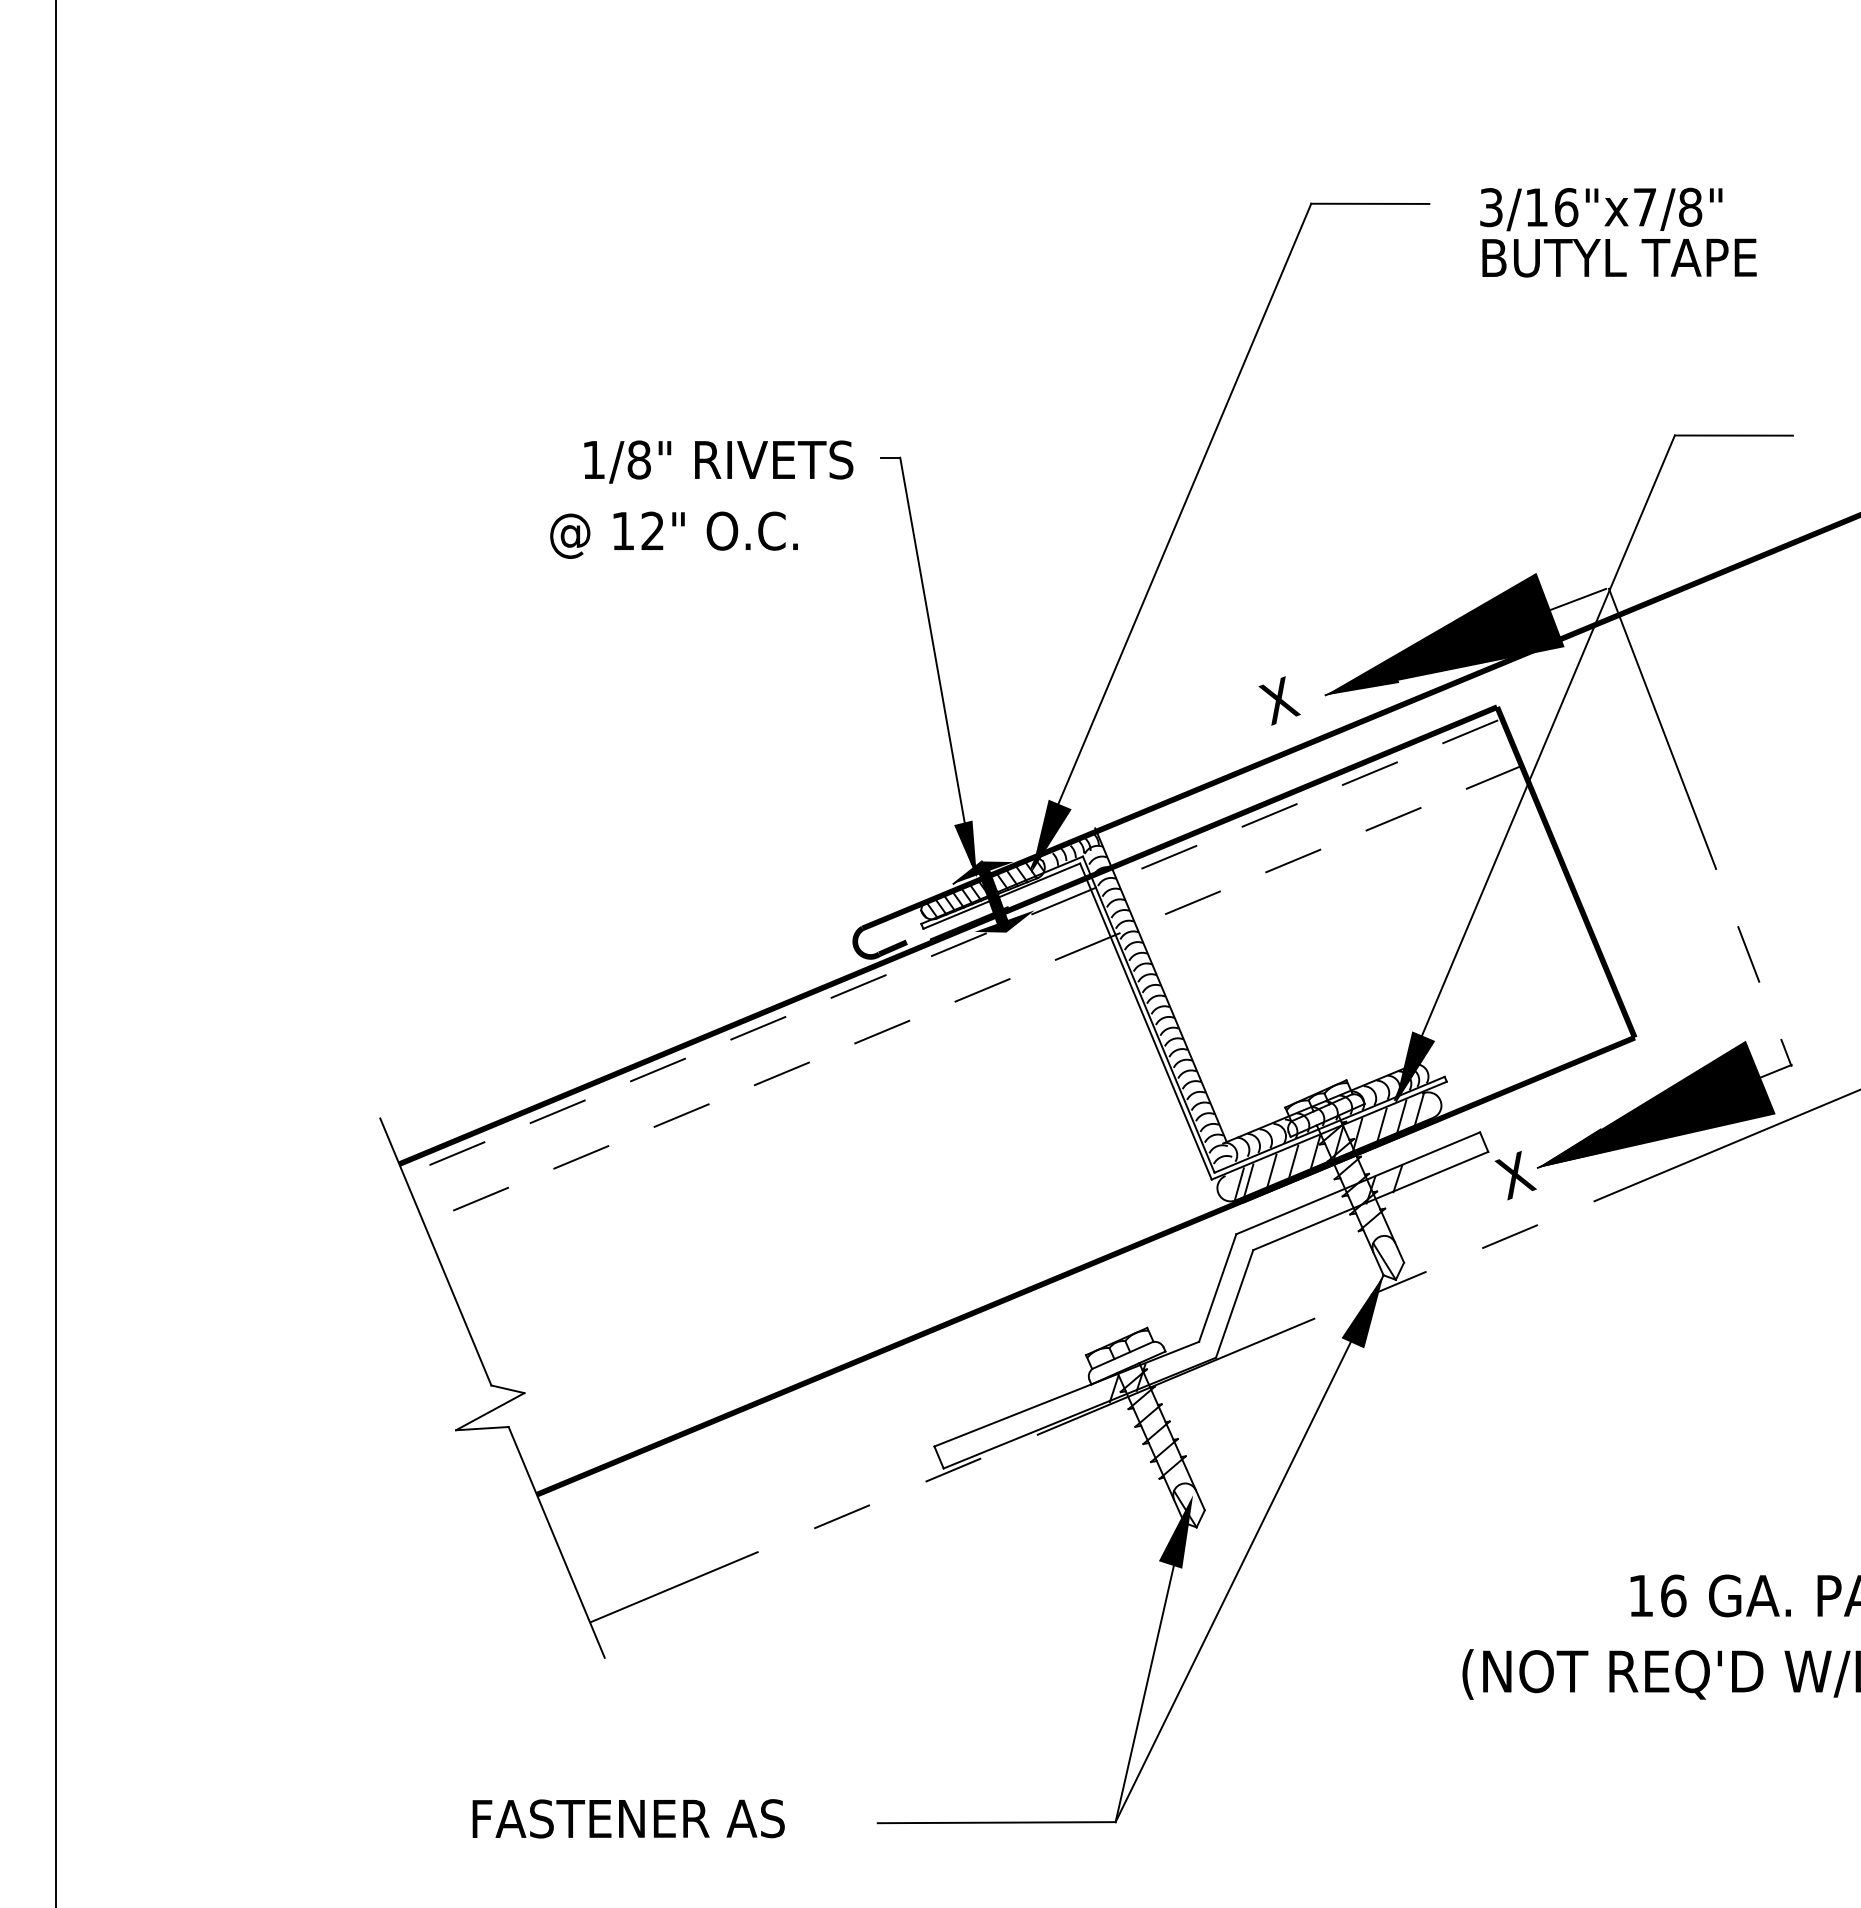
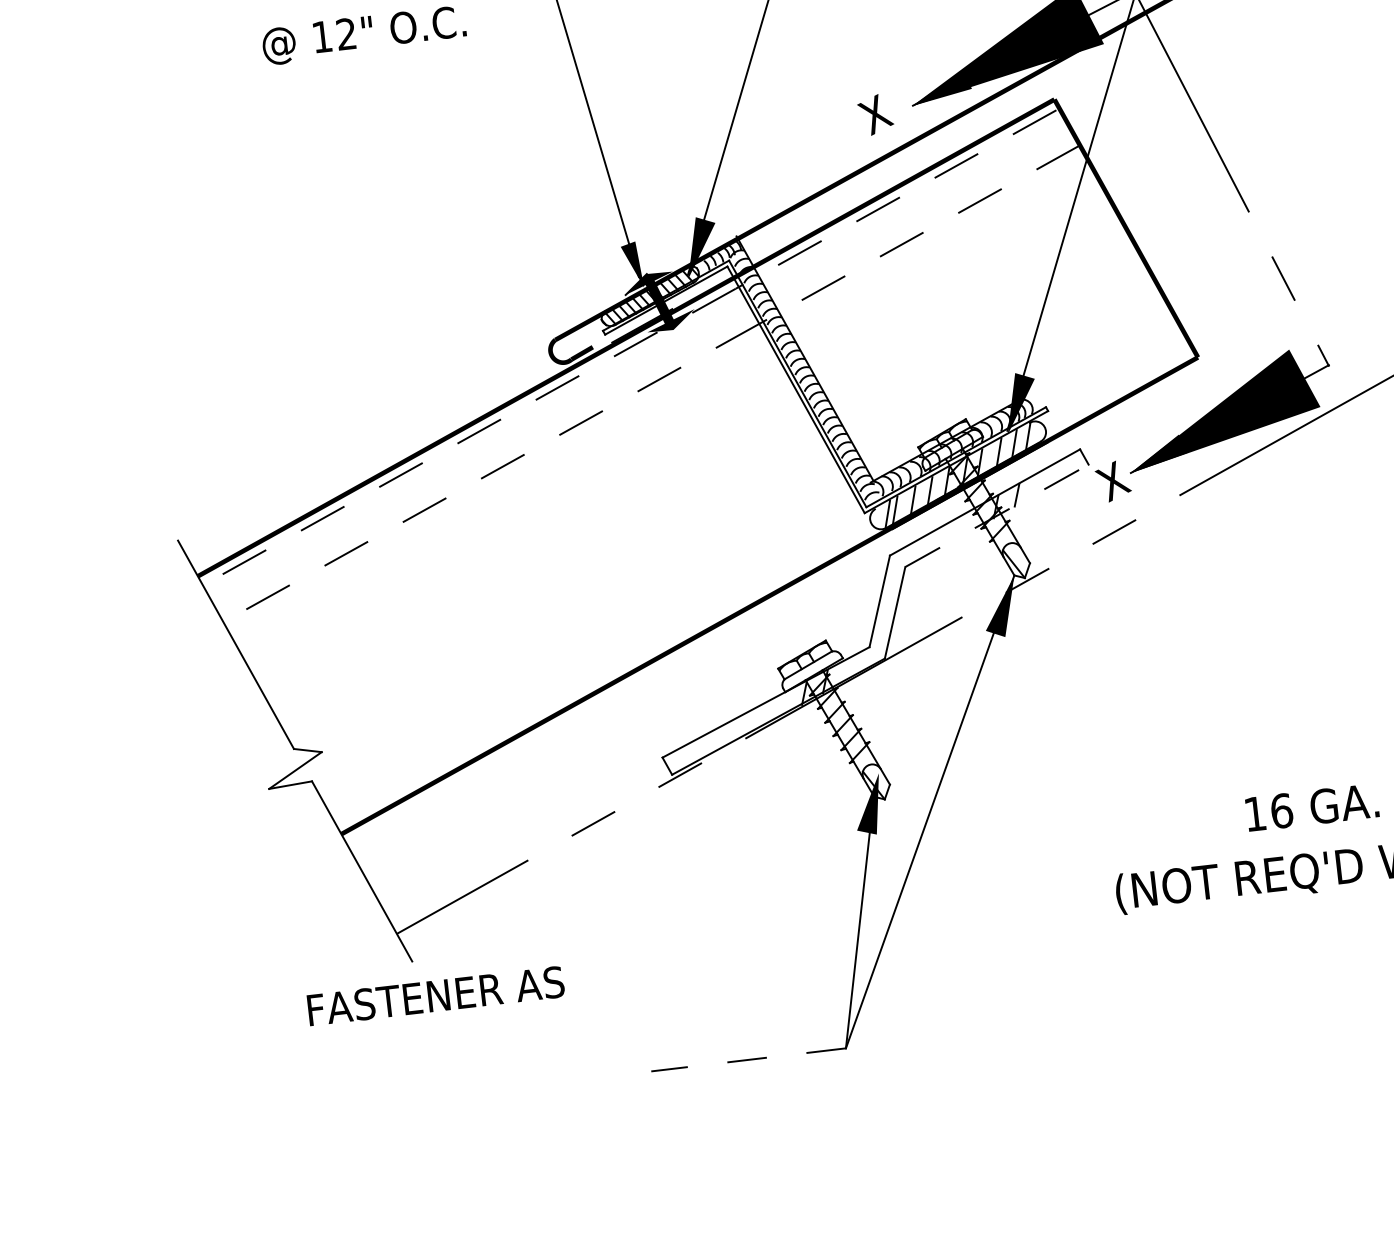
line: (1371, 1200) -> (997, 515), solid -> dashed
text: (628, 1818) -> (435, 995), moved
line: (996, 1822) -> (748, 1059), solid -> dashed

